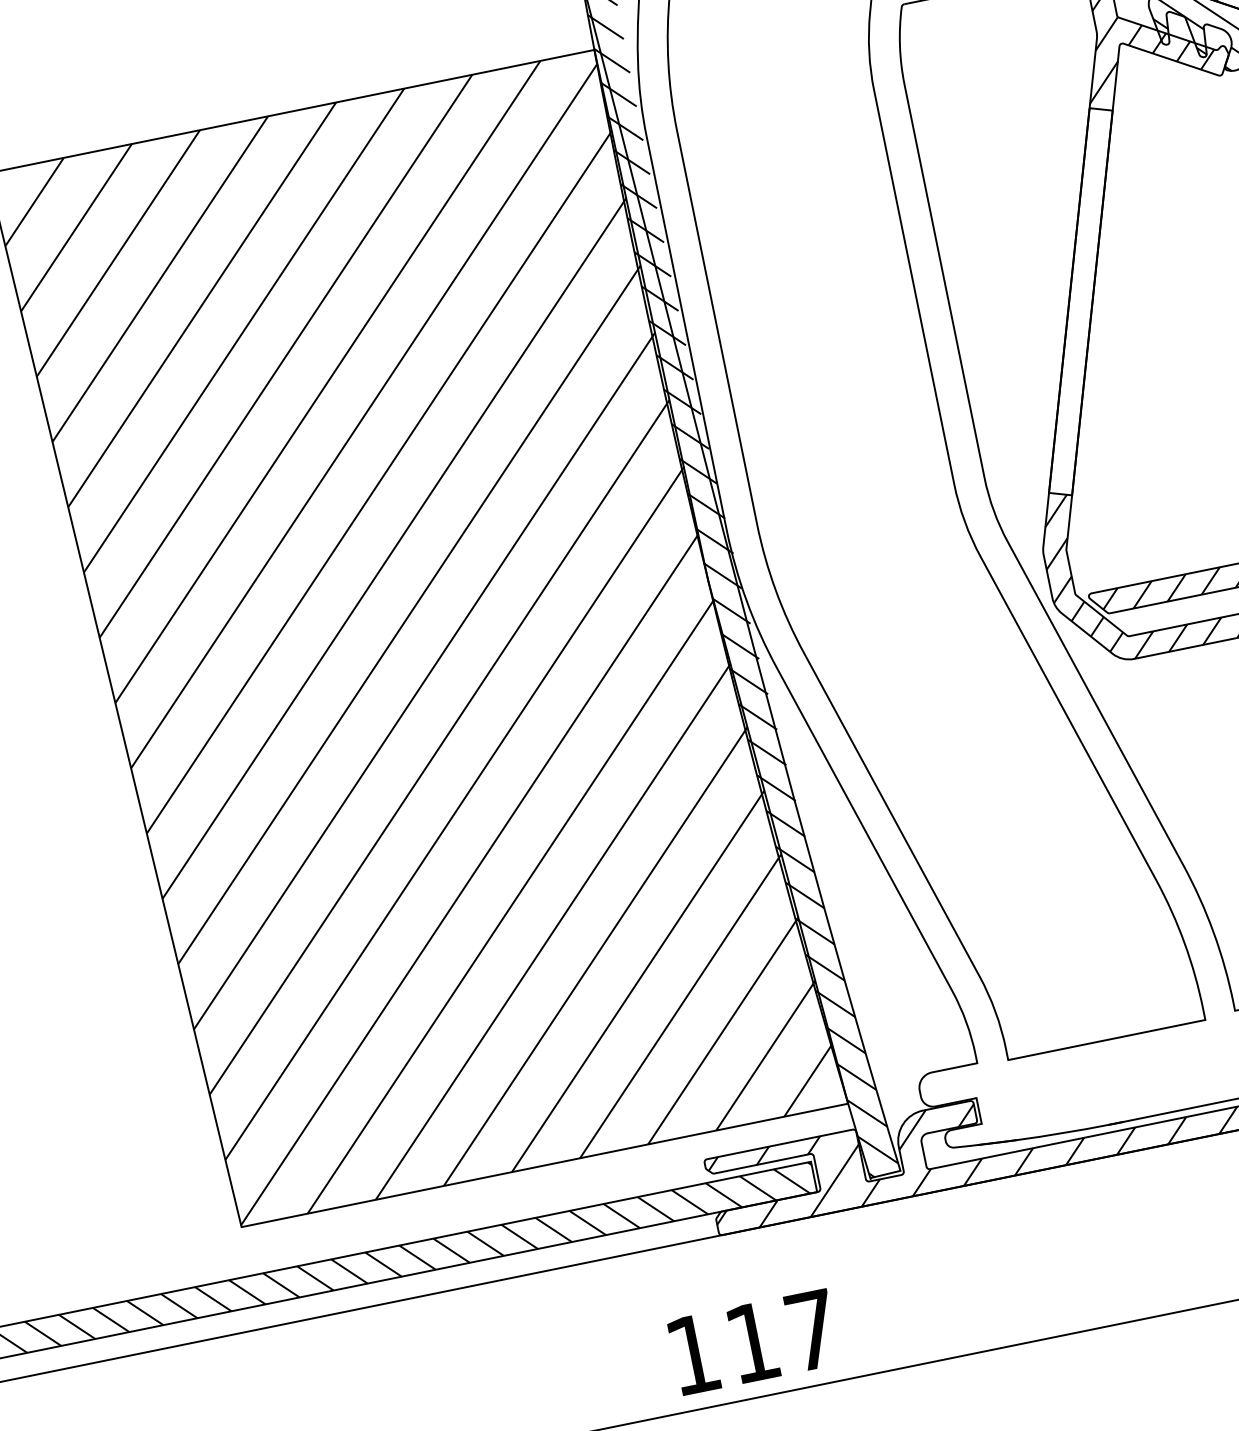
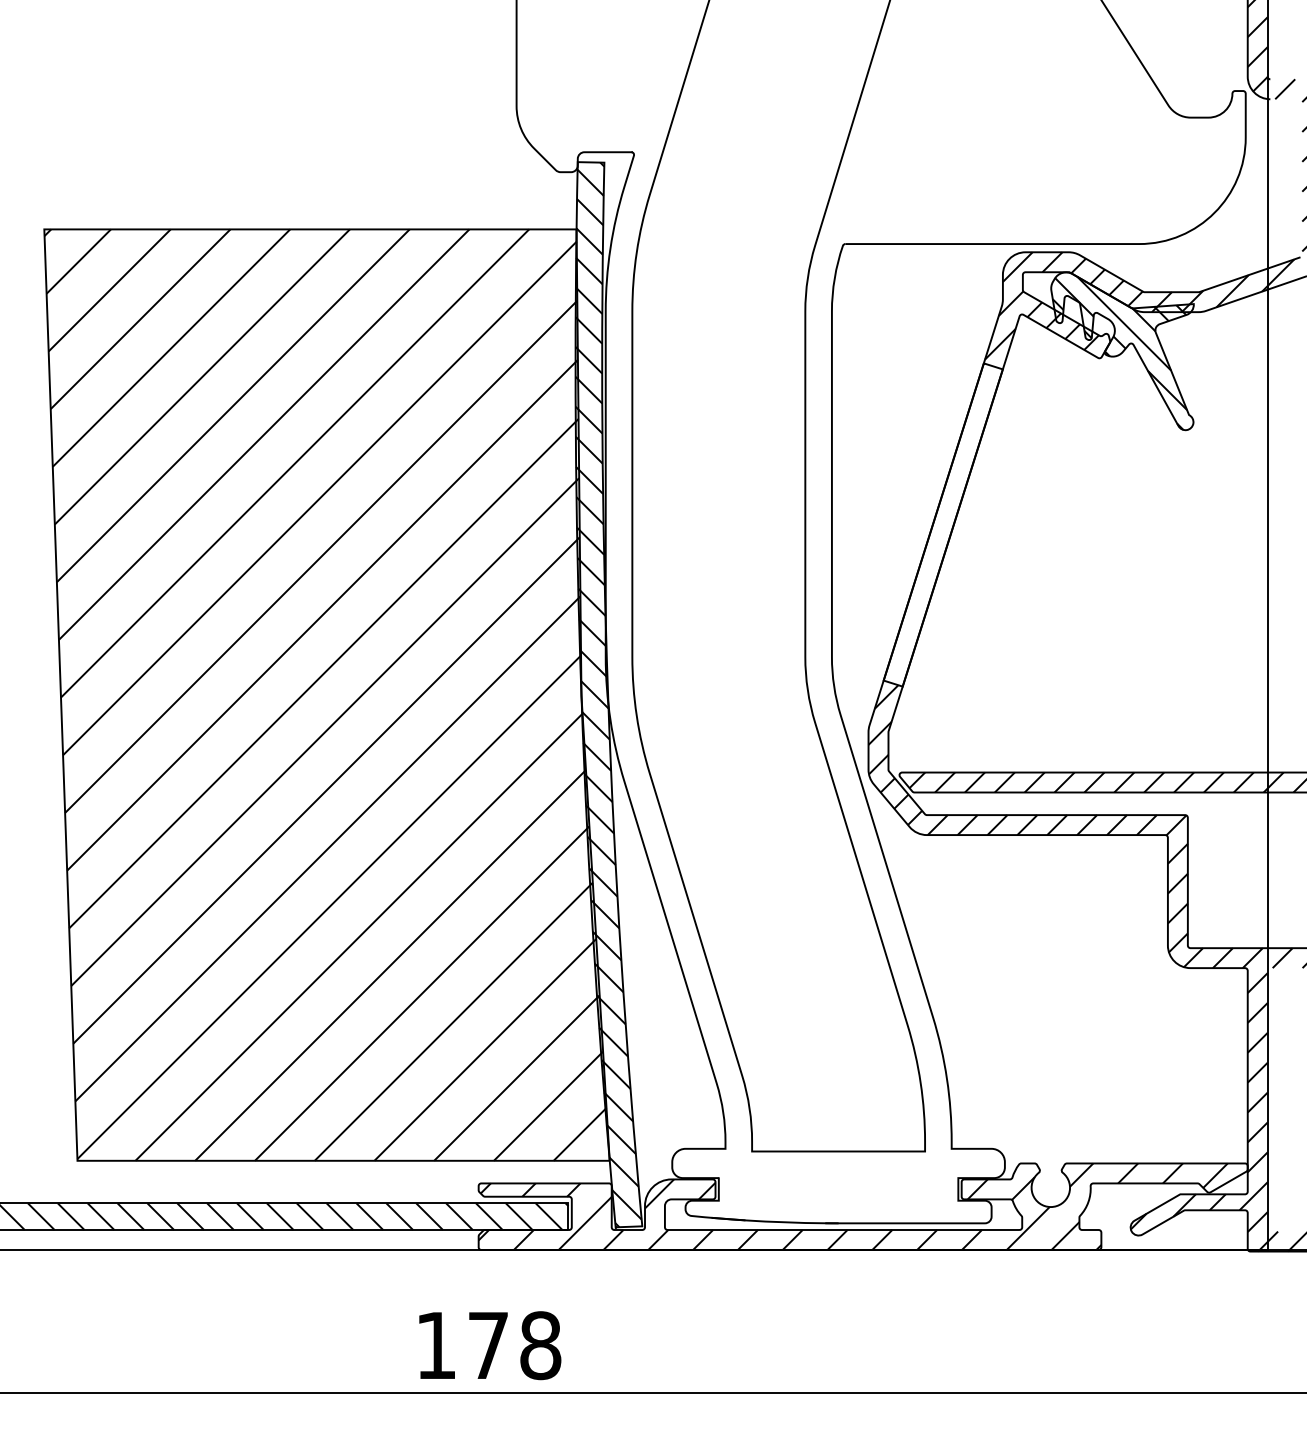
text: (783, 1336) -> (515, 1345), 117 -> 178

